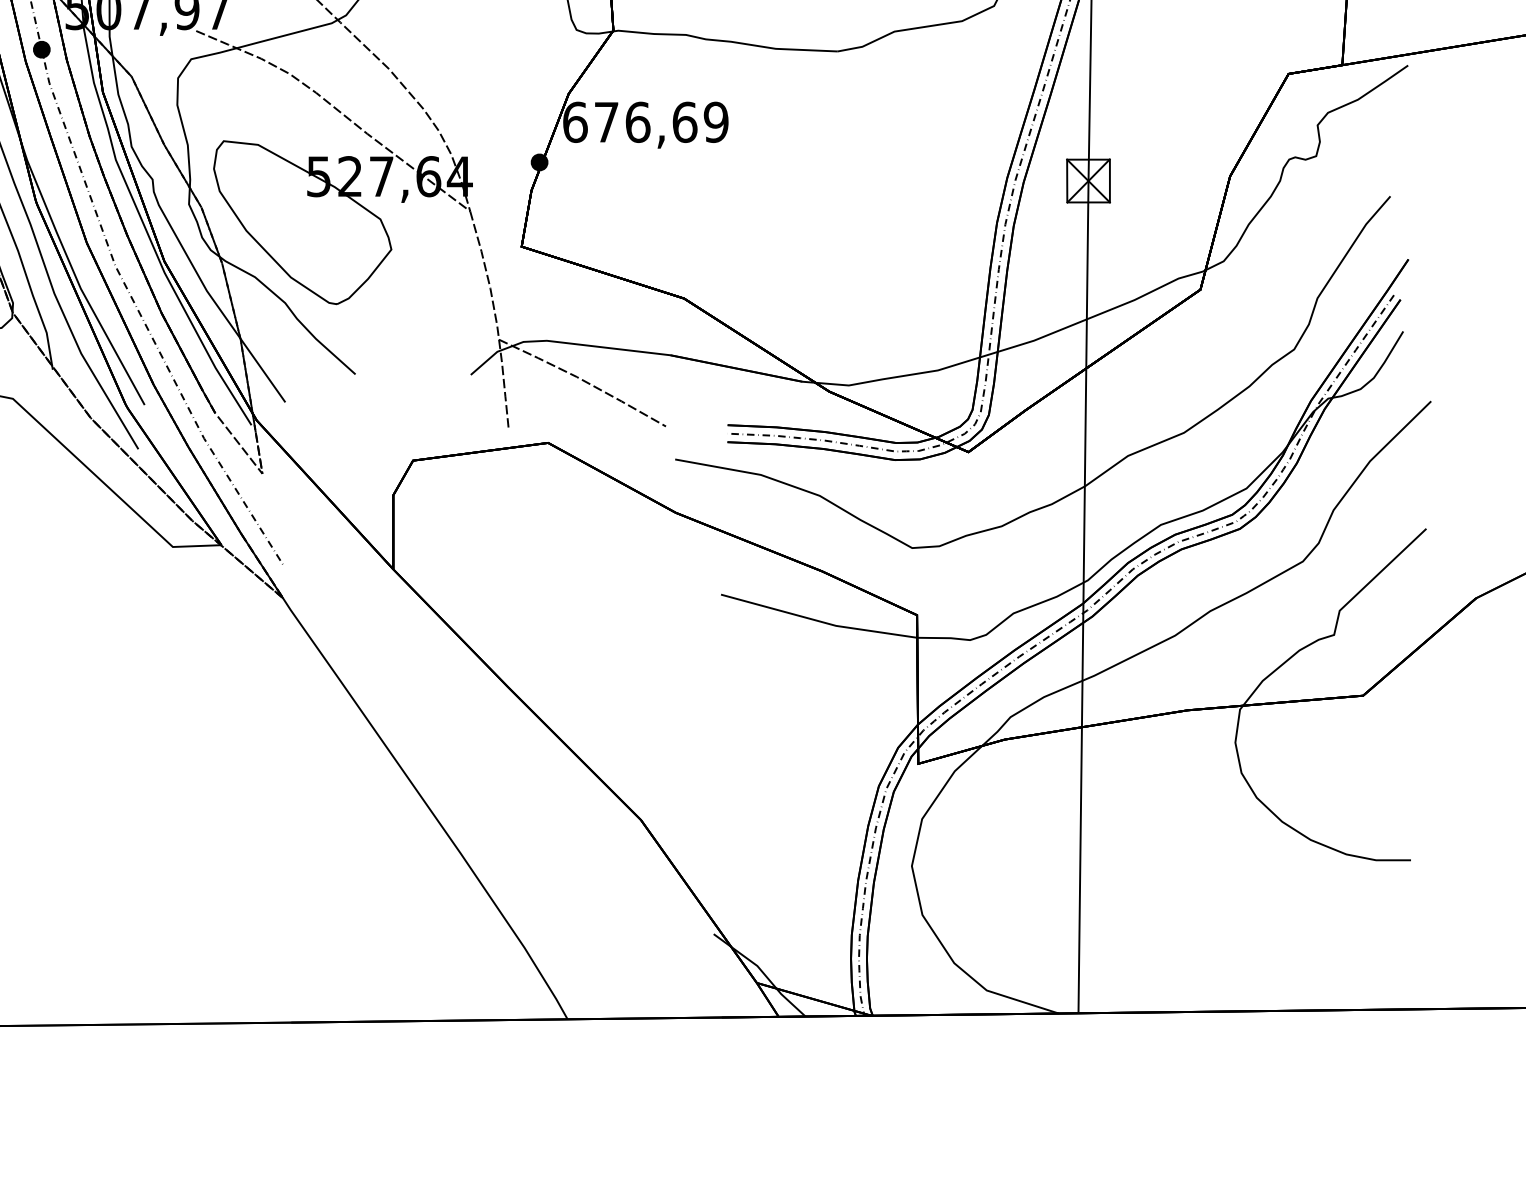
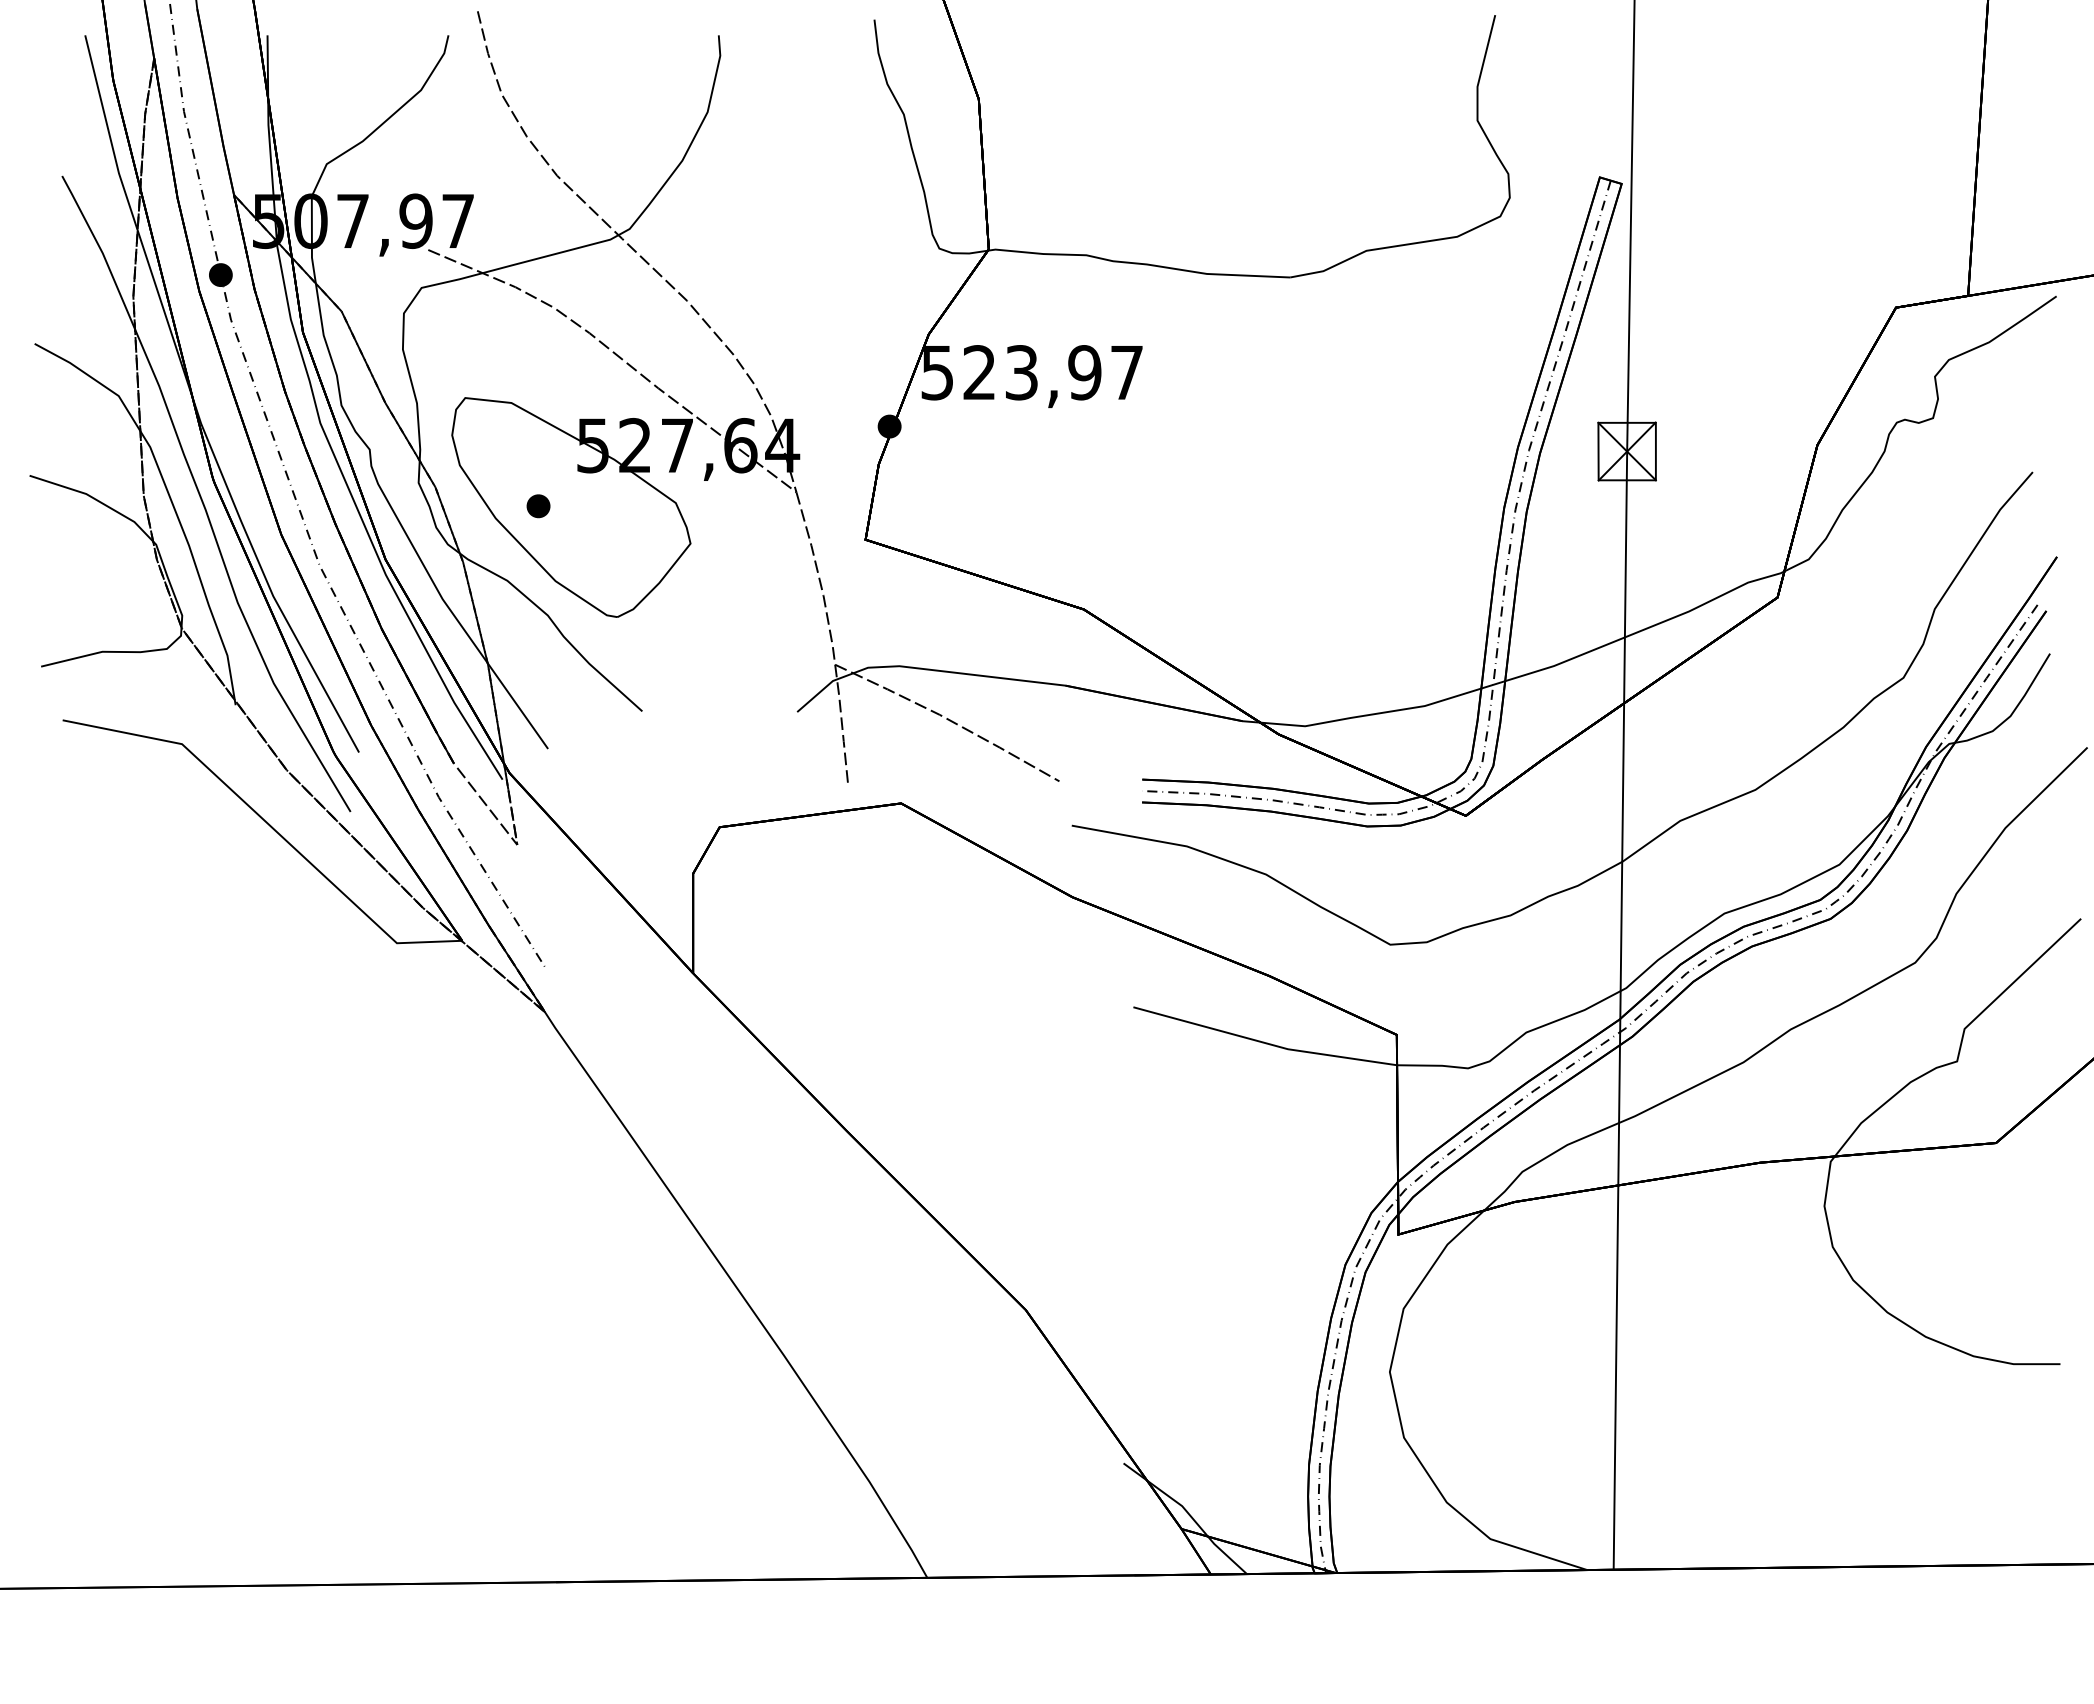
text: (645, 122) -> (1032, 372), 676,69 -> 523,97
part: (278, 221) -> (538, 506), added

